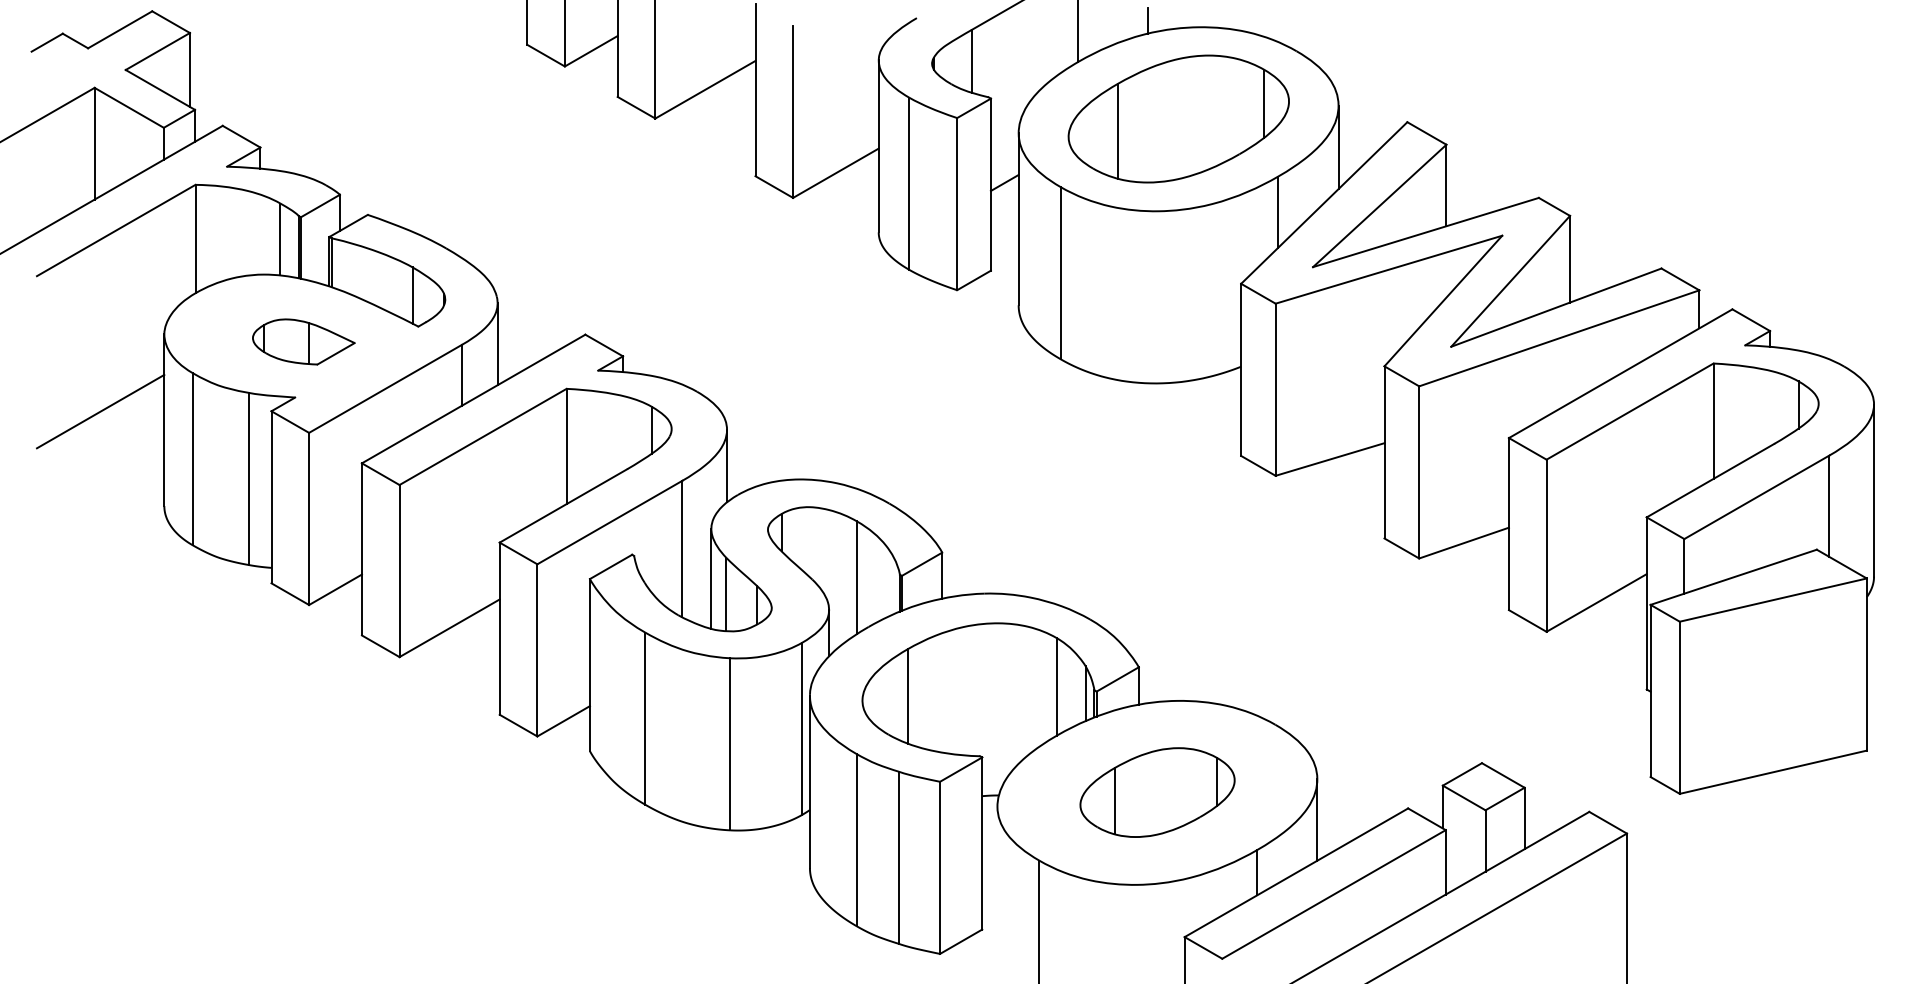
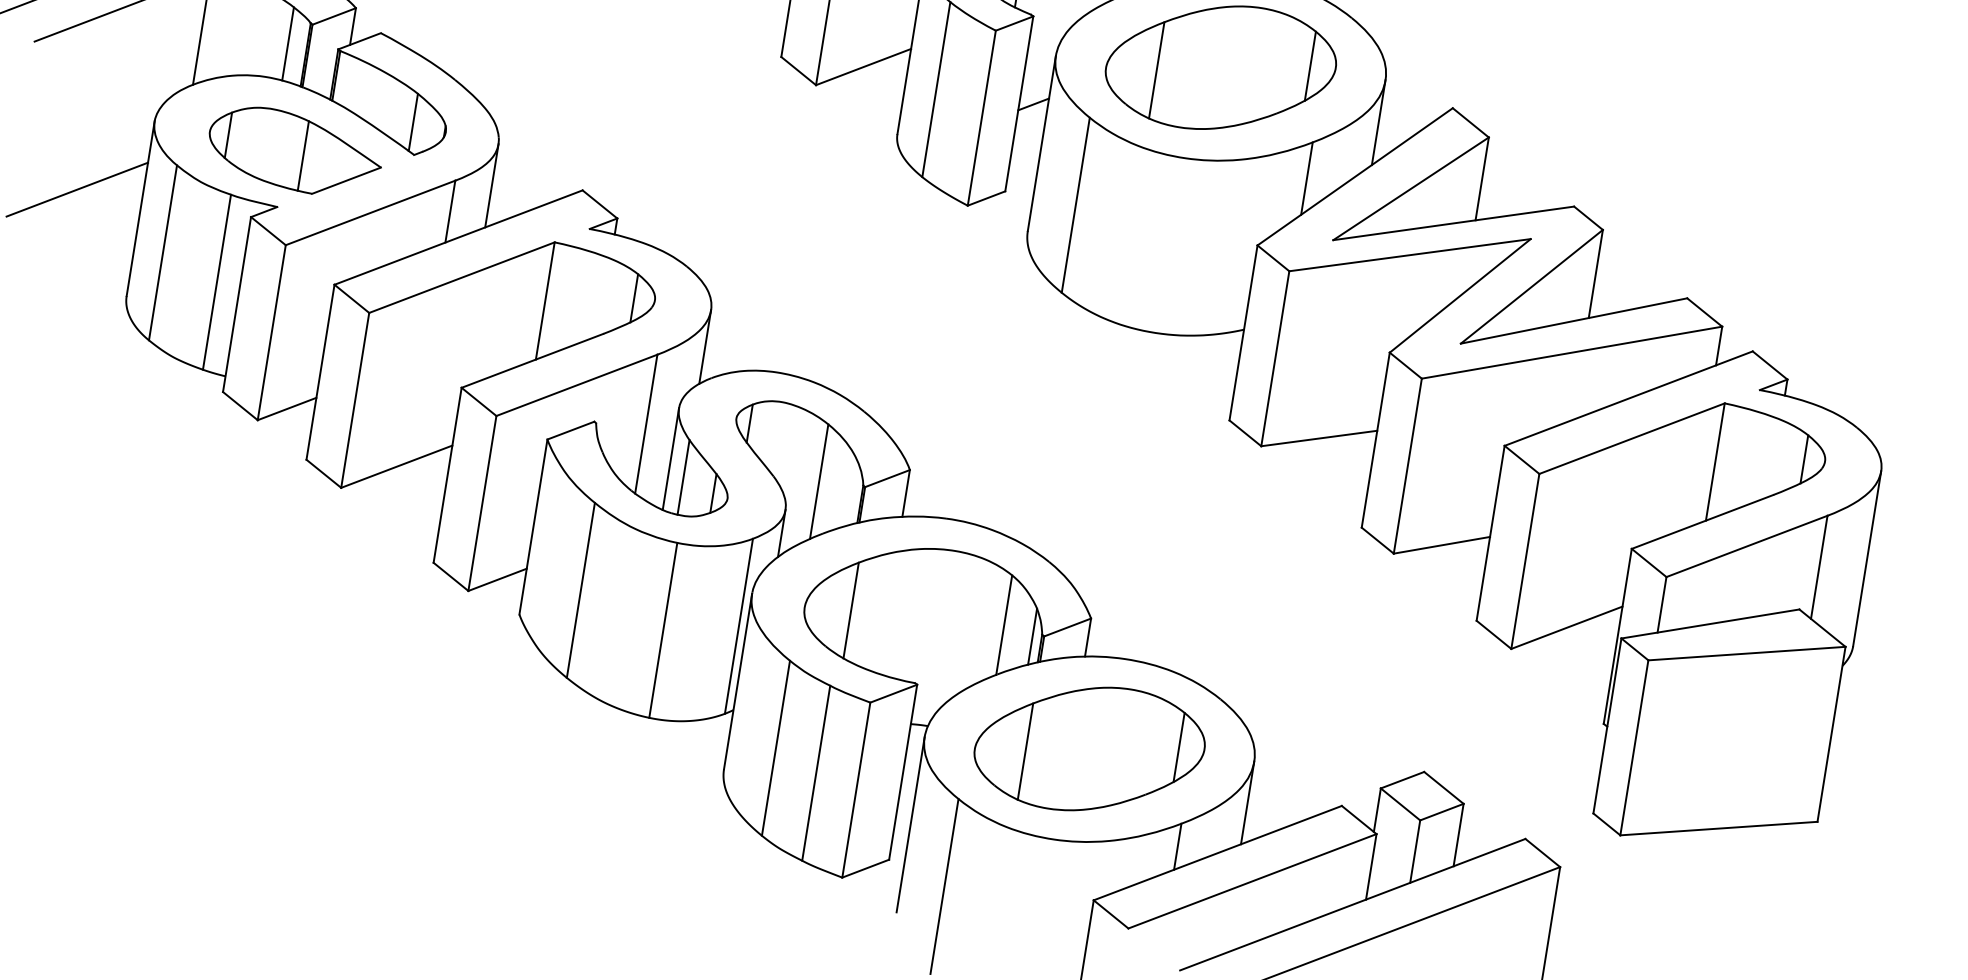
part: (303, 341) -> (294, 151), size x1.67
part: (1157, 792) -> (1089, 748), size x1.43
line: (997, 892) -> (910, 824), added

